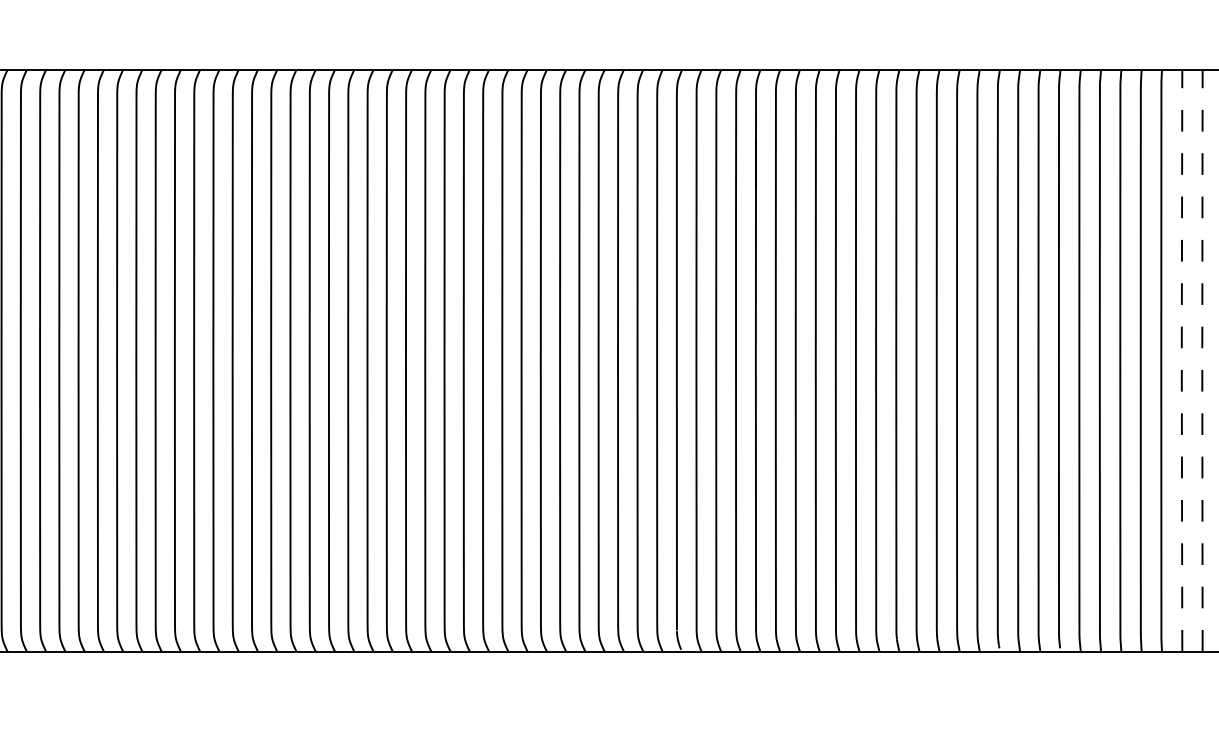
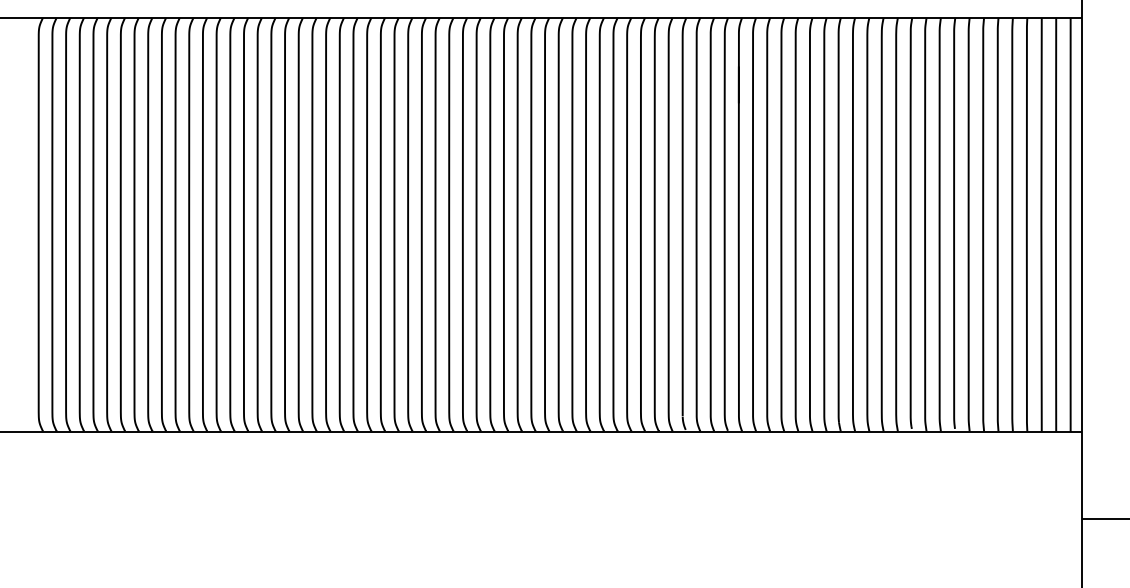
line: (1181, 360) -> (1041, 224), dashed -> solid
line: (1201, 360) -> (1055, 224), dashed -> solid

